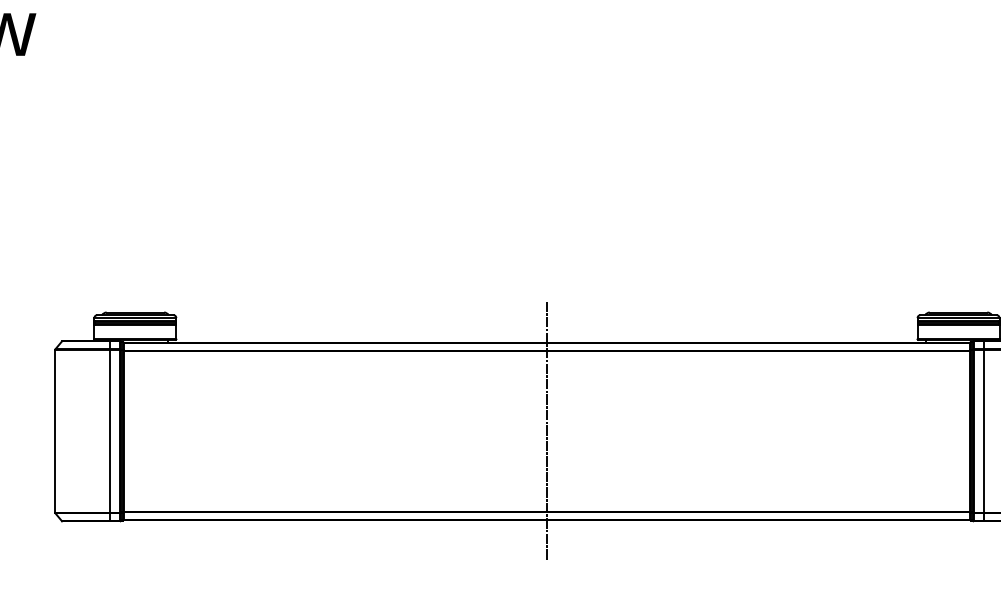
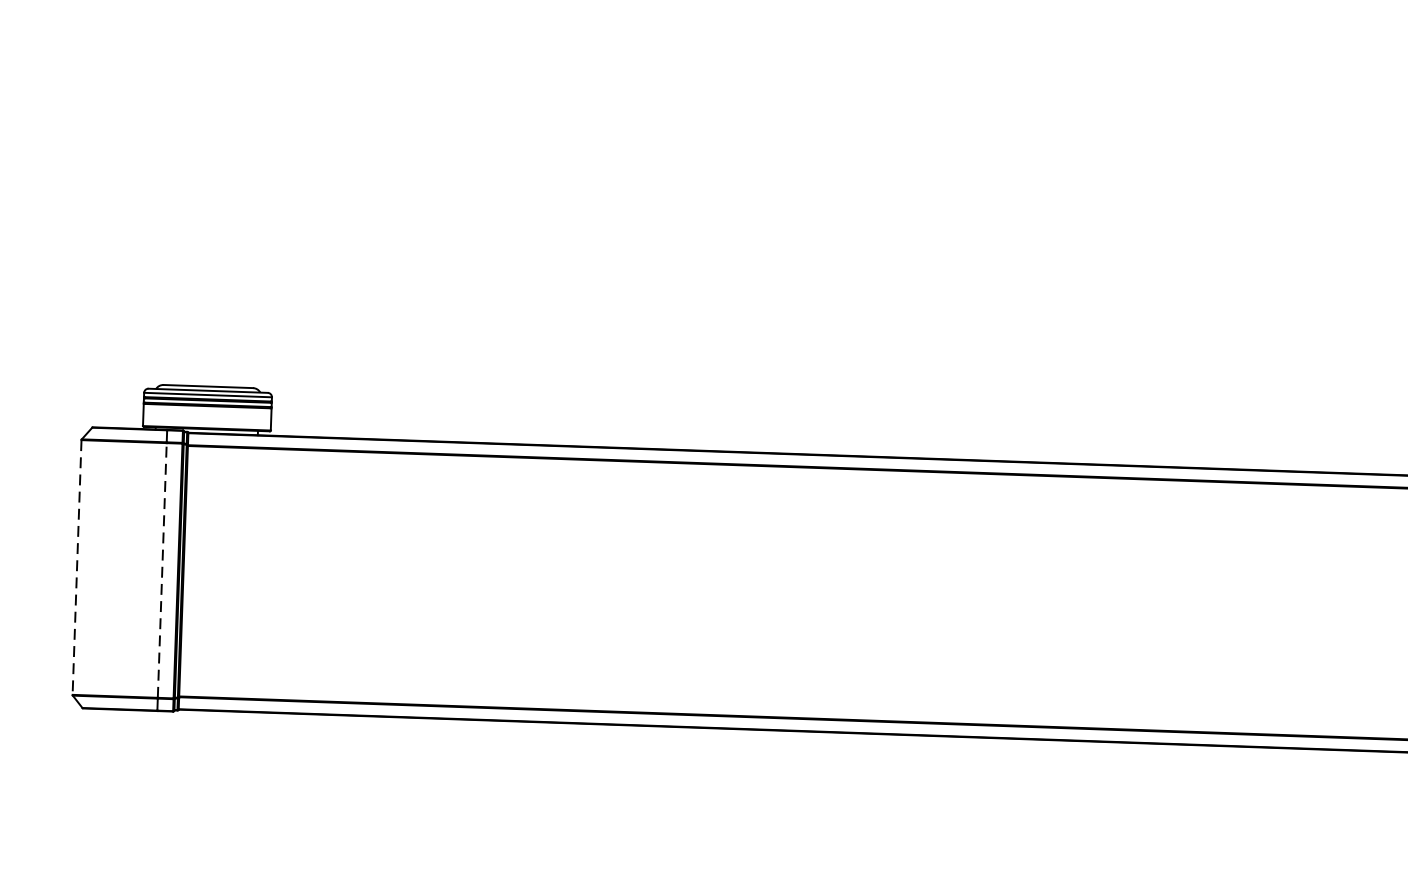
line: (55, 431) -> (77, 567), solid -> dashed
line: (109, 431) -> (161, 570), solid -> dashed
line: (546, 431) -> (843, 594), removed

